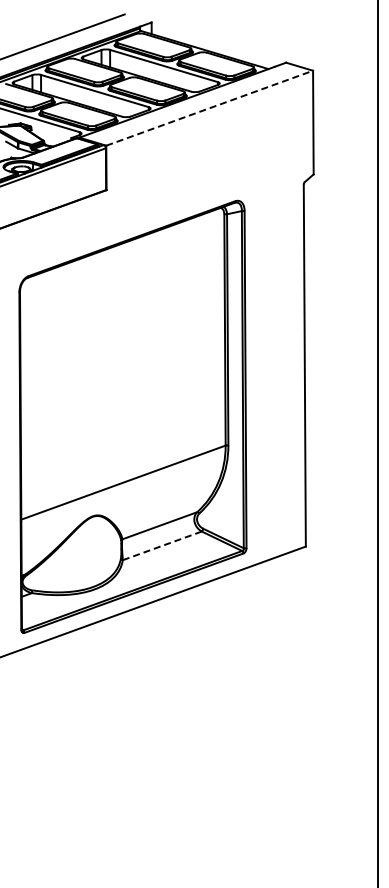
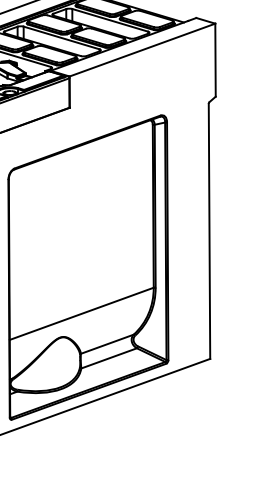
line: (209, 108) -> (142, 50), dashed -> solid
line: (161, 546) -> (108, 358), dashed -> solid

